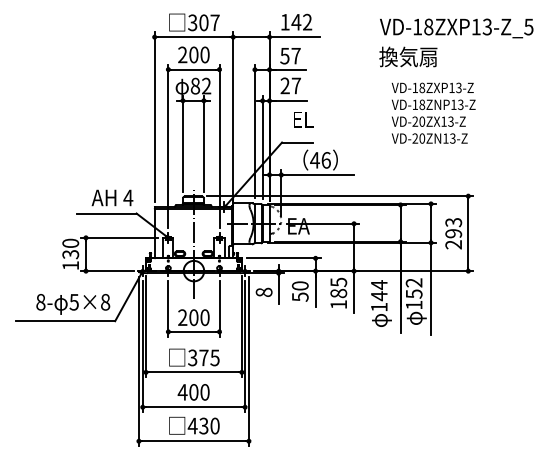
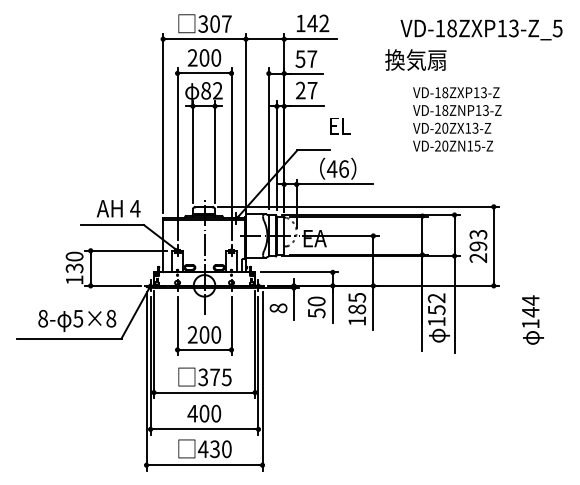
text: (408, 56) -> (416, 59), moved
text: (303, 119) -> (340, 125), moved
text: (452, 138) -> (477, 146), VD-20ZN13-Z -> VD-20ZN15-Z
text: (381, 303) -> (533, 319), moved

